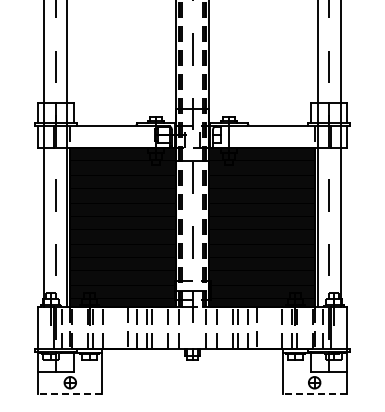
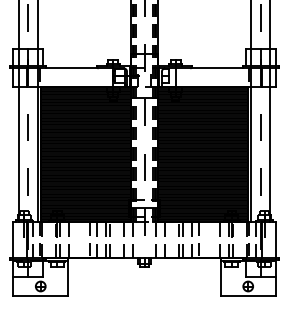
line: (69, 393) -> (40, 295), dashed -> solid
line: (314, 393) -> (248, 295), dashed -> solid

